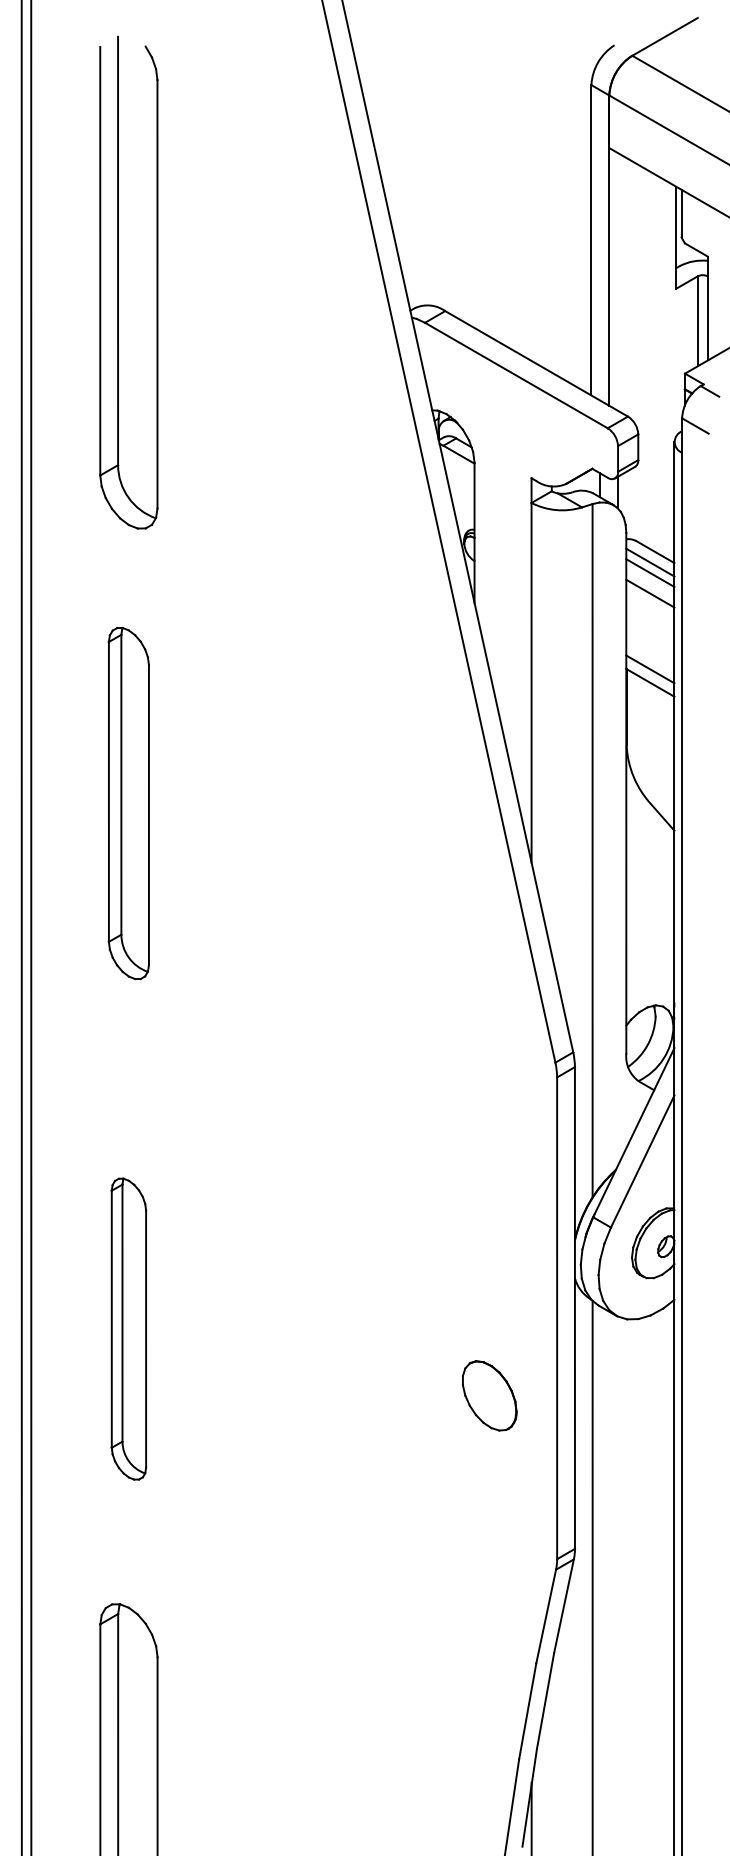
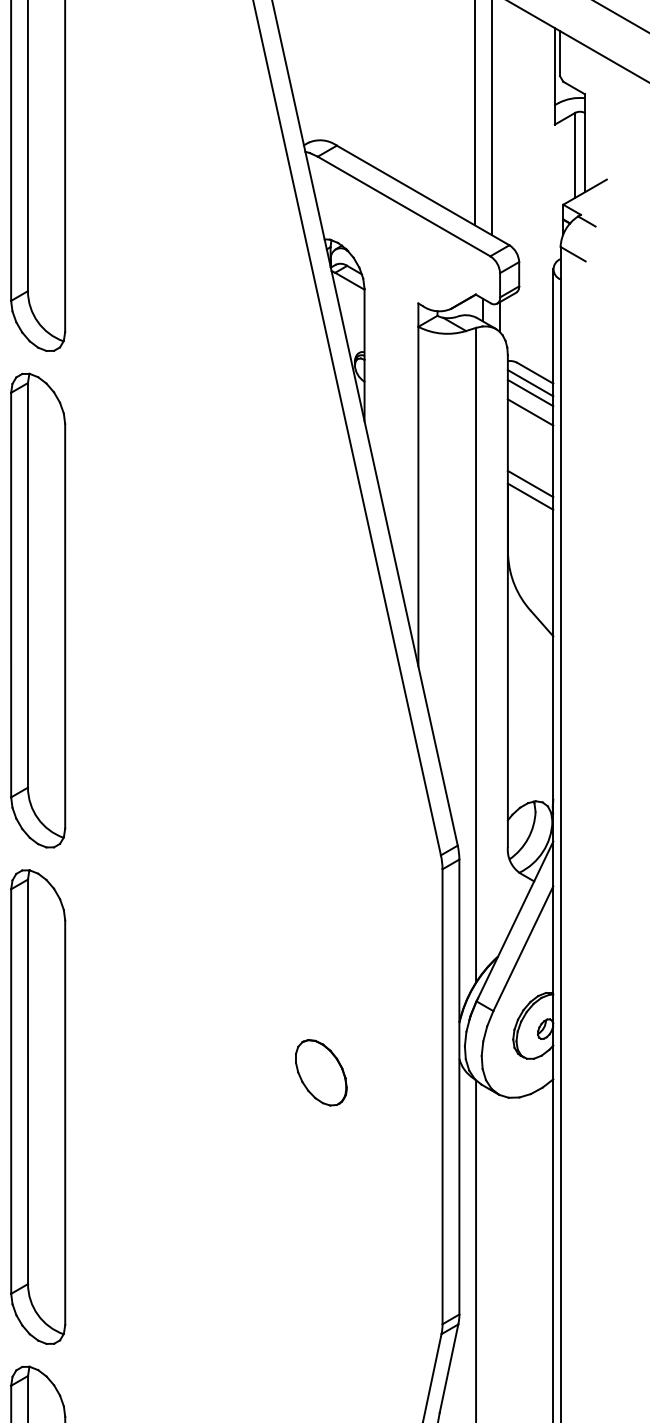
part: (128, 803) -> (37, 610), size x1.43
part: (128, 1328) -> (37, 1106), size x1.67
part: (489, 1395) -> (321, 1072), moved

